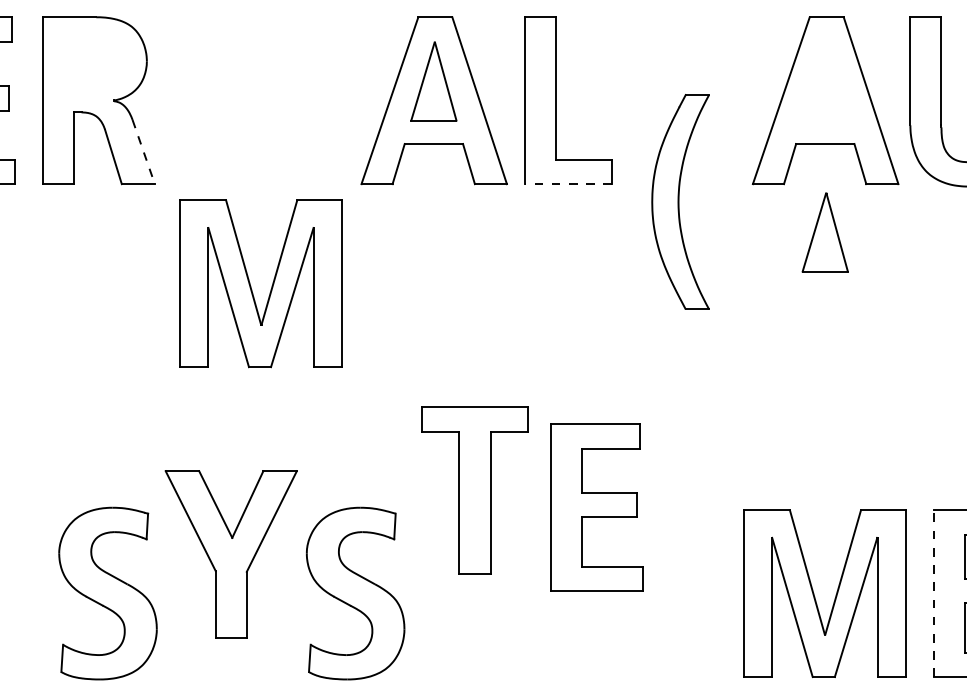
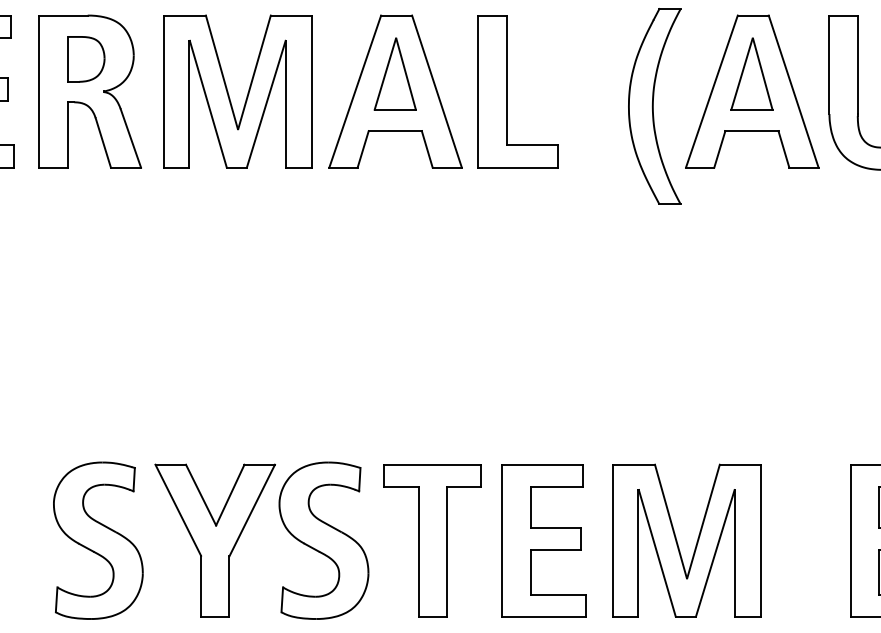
part: (94, 64) -> (86, 58), added
line: (143, 152) -> (130, 138), dashed -> solid
line: (568, 184) -> (517, 167), dashed -> solid
part: (680, 201) -> (654, 106), moved
part: (824, 232) -> (751, 74), moved
part: (251, 286) -> (229, 94), moved
part: (474, 490) -> (432, 540), moved
part: (596, 507) -> (543, 540), moved
part: (230, 554) -> (214, 540), moved
line: (933, 593) -> (850, 540), dashed -> solid
part: (815, 596) -> (678, 543), moved

